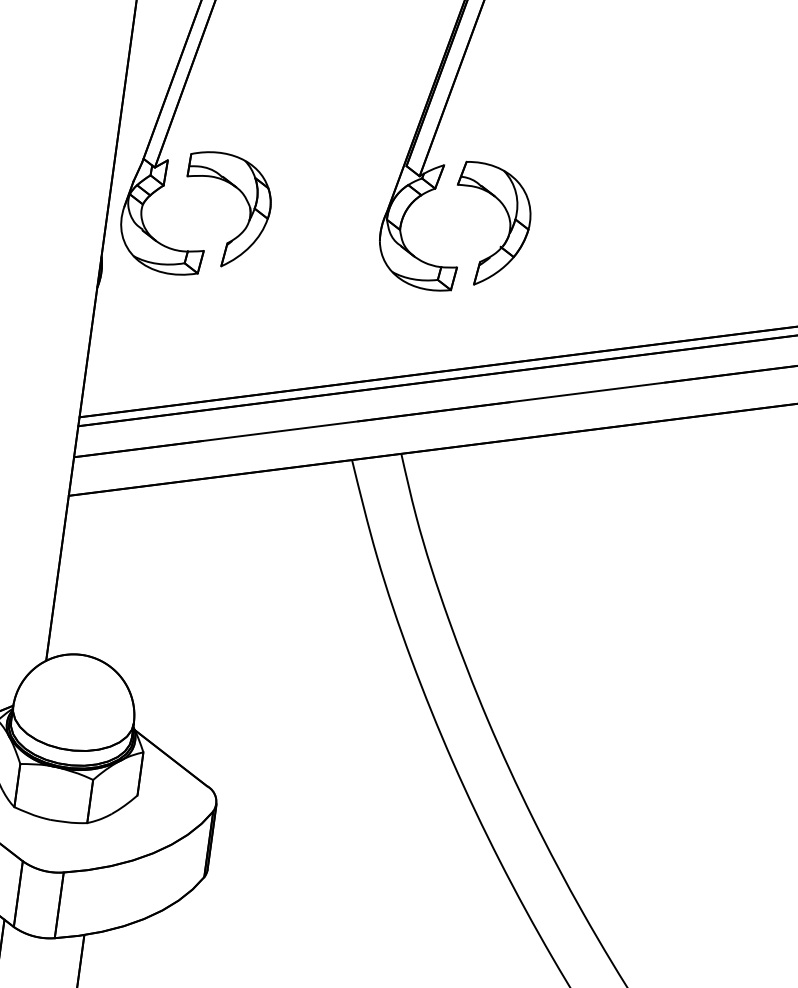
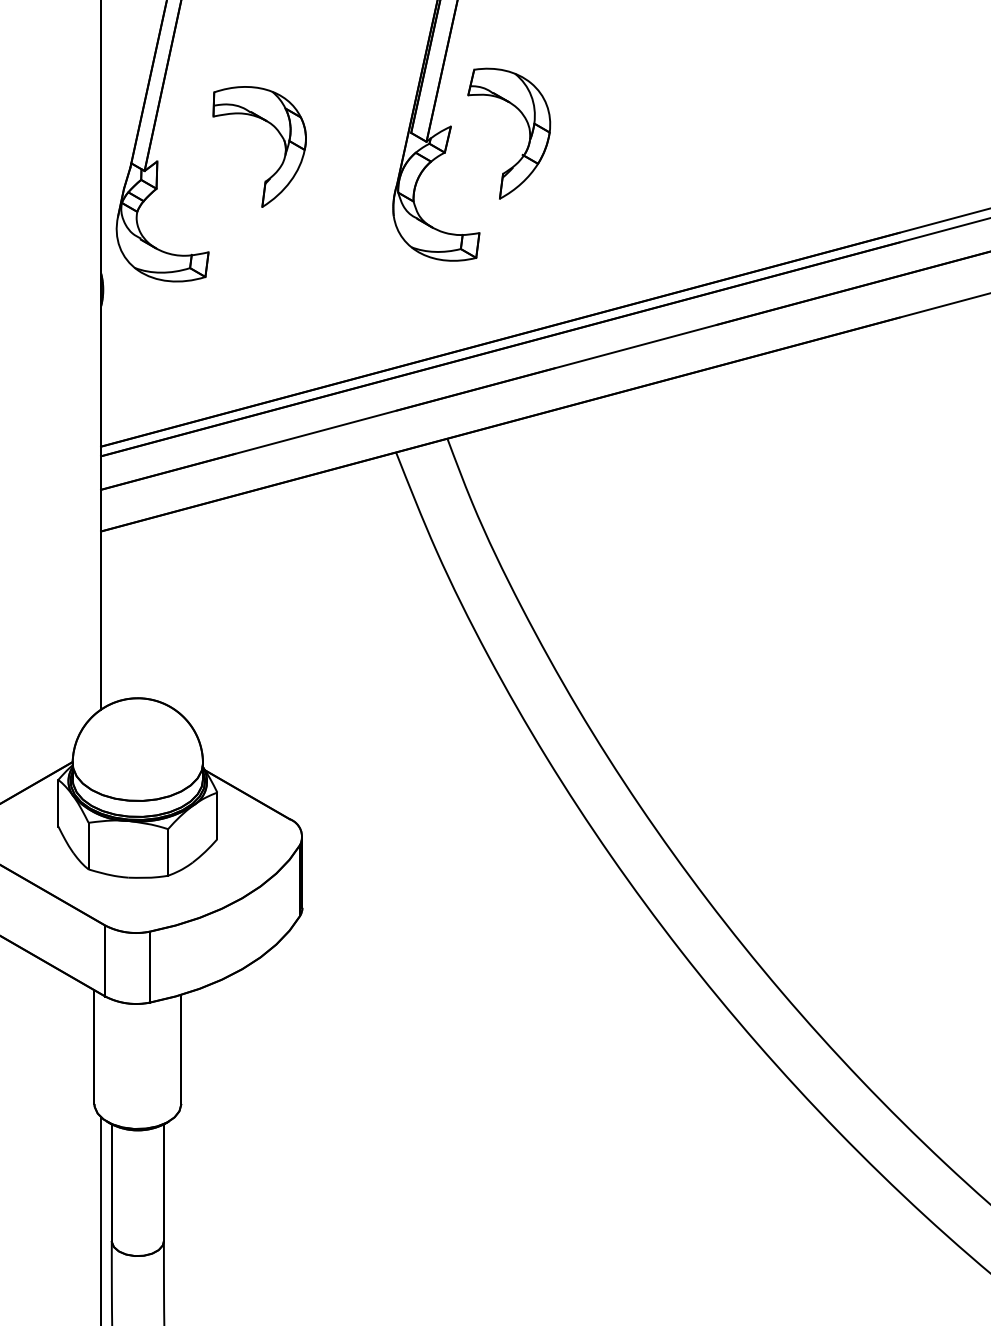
part: (245, 200) -> (278, 133), moved
part: (509, 225) -> (528, 130), moved

